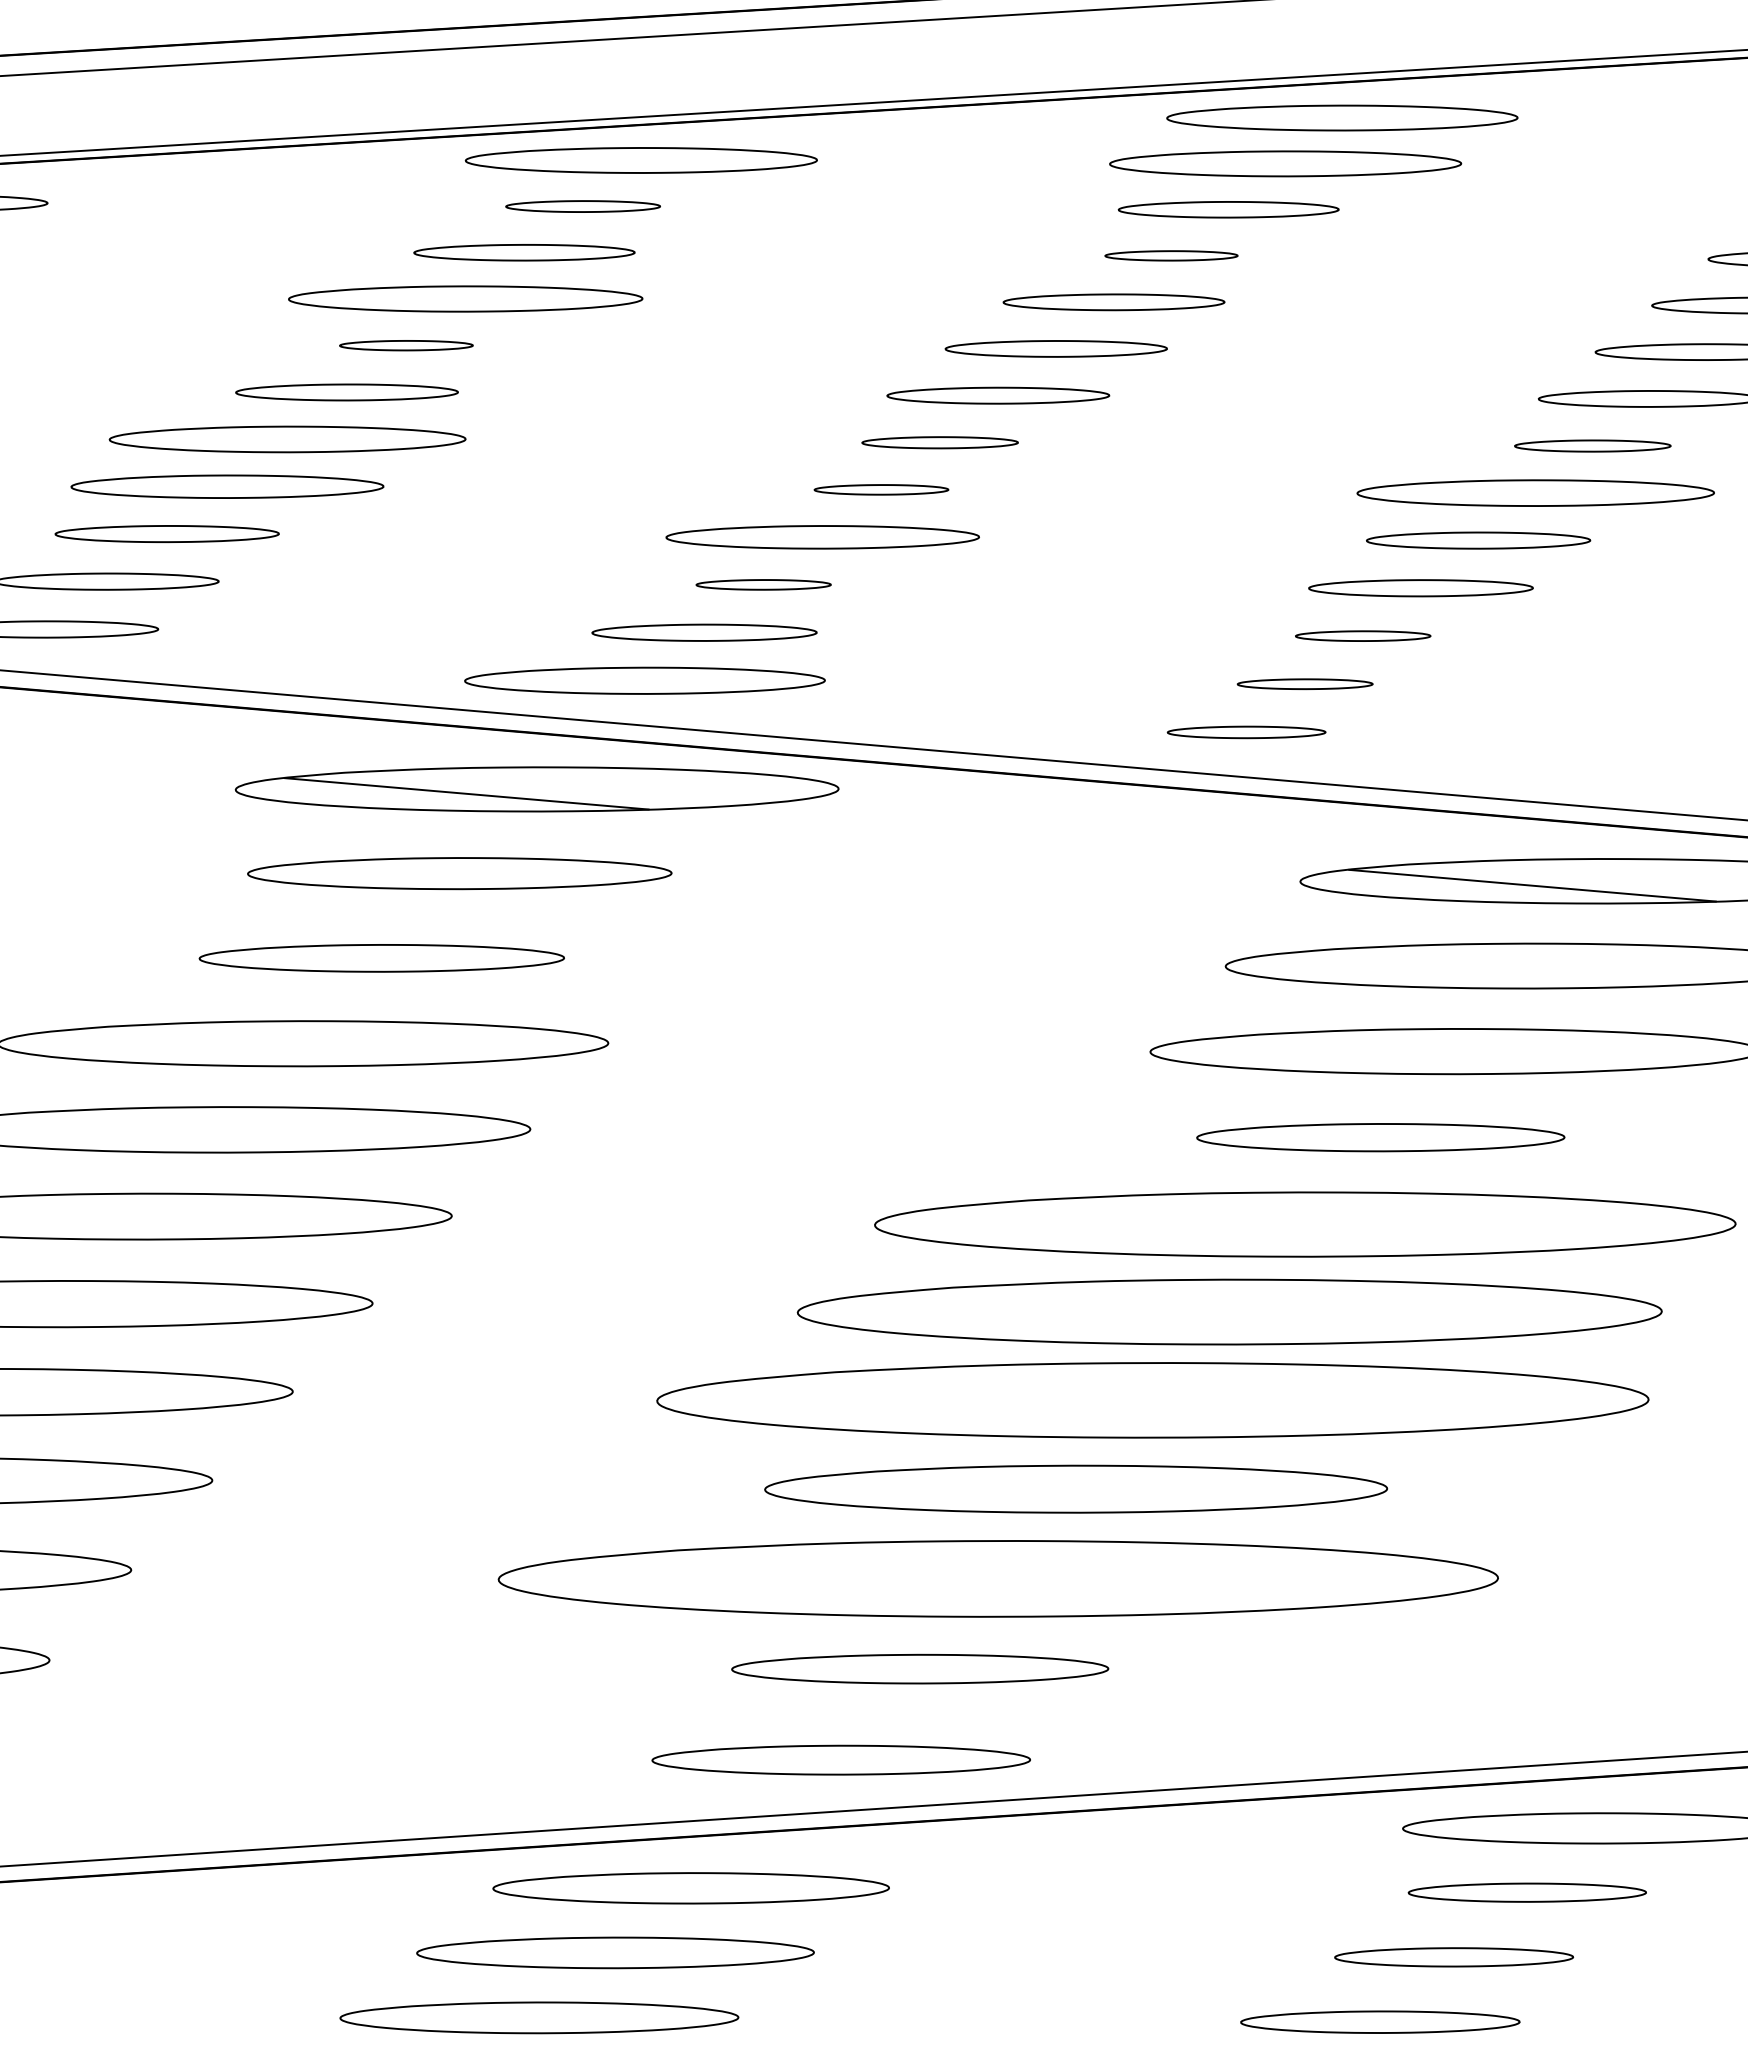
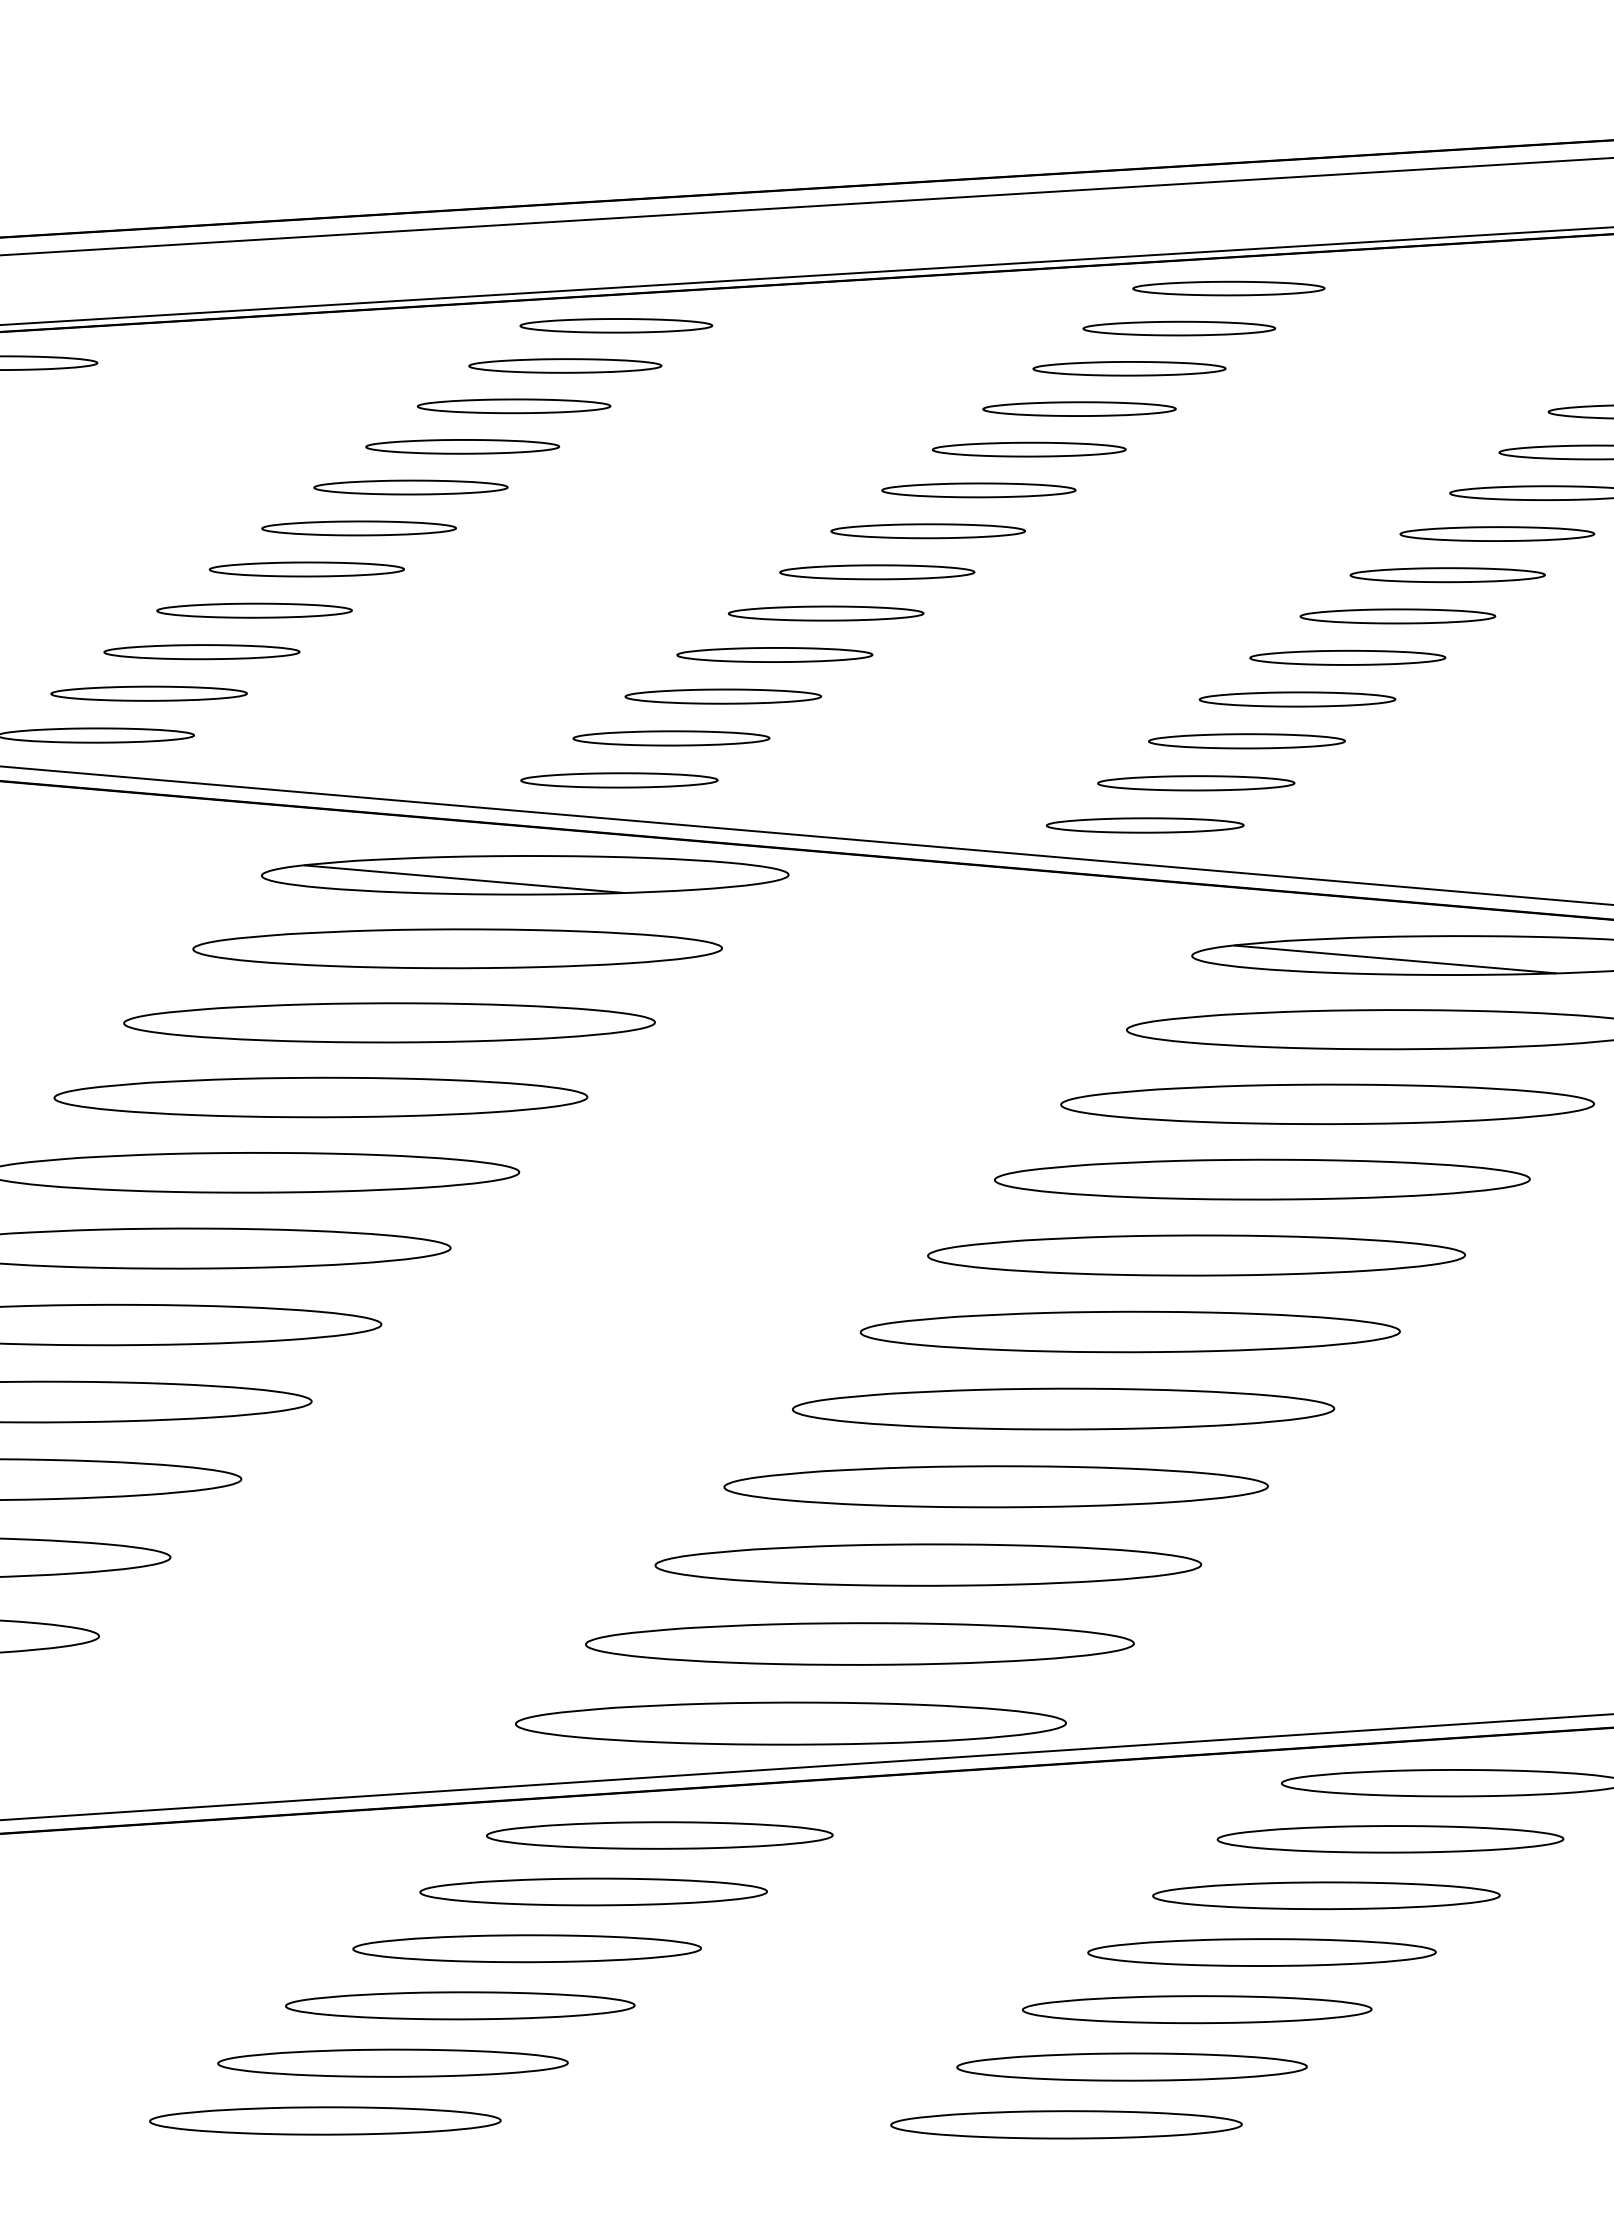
part: (1342, 117) -> (1228, 288), size x0.62
part: (641, 160) -> (616, 325), size x0.62
part: (1285, 163) -> (1179, 328), size x0.62
part: (583, 206) -> (565, 365), size x1.43
part: (1171, 255) -> (1079, 408), size x1.67
part: (465, 298) -> (462, 446), size x0.62
part: (405, 345) -> (410, 487), size x1.67
part: (286, 439) -> (306, 569), size x0.62
part: (940, 442) -> (877, 572), size x1.43
part: (1592, 446) -> (1447, 575), size x1.43
part: (227, 486) -> (254, 610), size x0.71
part: (880, 489) -> (825, 613), size x1.67
part: (1535, 493) -> (1397, 616), size x0.62
part: (822, 536) -> (774, 654), size x0.71
part: (762, 584) -> (722, 696), size x1.67
part: (1362, 636) -> (1246, 741), size x1.67
part: (645, 680) -> (619, 780), size x0.62
part: (1305, 684) -> (1196, 783), size x1.67
part: (1245, 732) -> (1144, 825), size x1.43
part: (459, 873) -> (457, 948), size x1.43
part: (381, 957) -> (389, 1022), size x1.67
part: (1380, 1137) -> (1262, 1179), size x1.67
part: (1305, 1224) -> (1196, 1255), size x0.71
part: (1228, 1311) -> (1129, 1331), size x0.71
part: (1153, 1399) -> (1063, 1408), size x0.62
part: (998, 1578) -> (928, 1564), size x0.62
part: (919, 1668) -> (859, 1643), size x1.67
part: (840, 1760) -> (790, 1723), size x1.67
part: (1527, 1892) -> (1390, 1839), size x1.67
part: (1454, 1956) -> (1326, 1895), size x1.67
part: (1379, 2022) -> (1261, 1952), size x1.43

